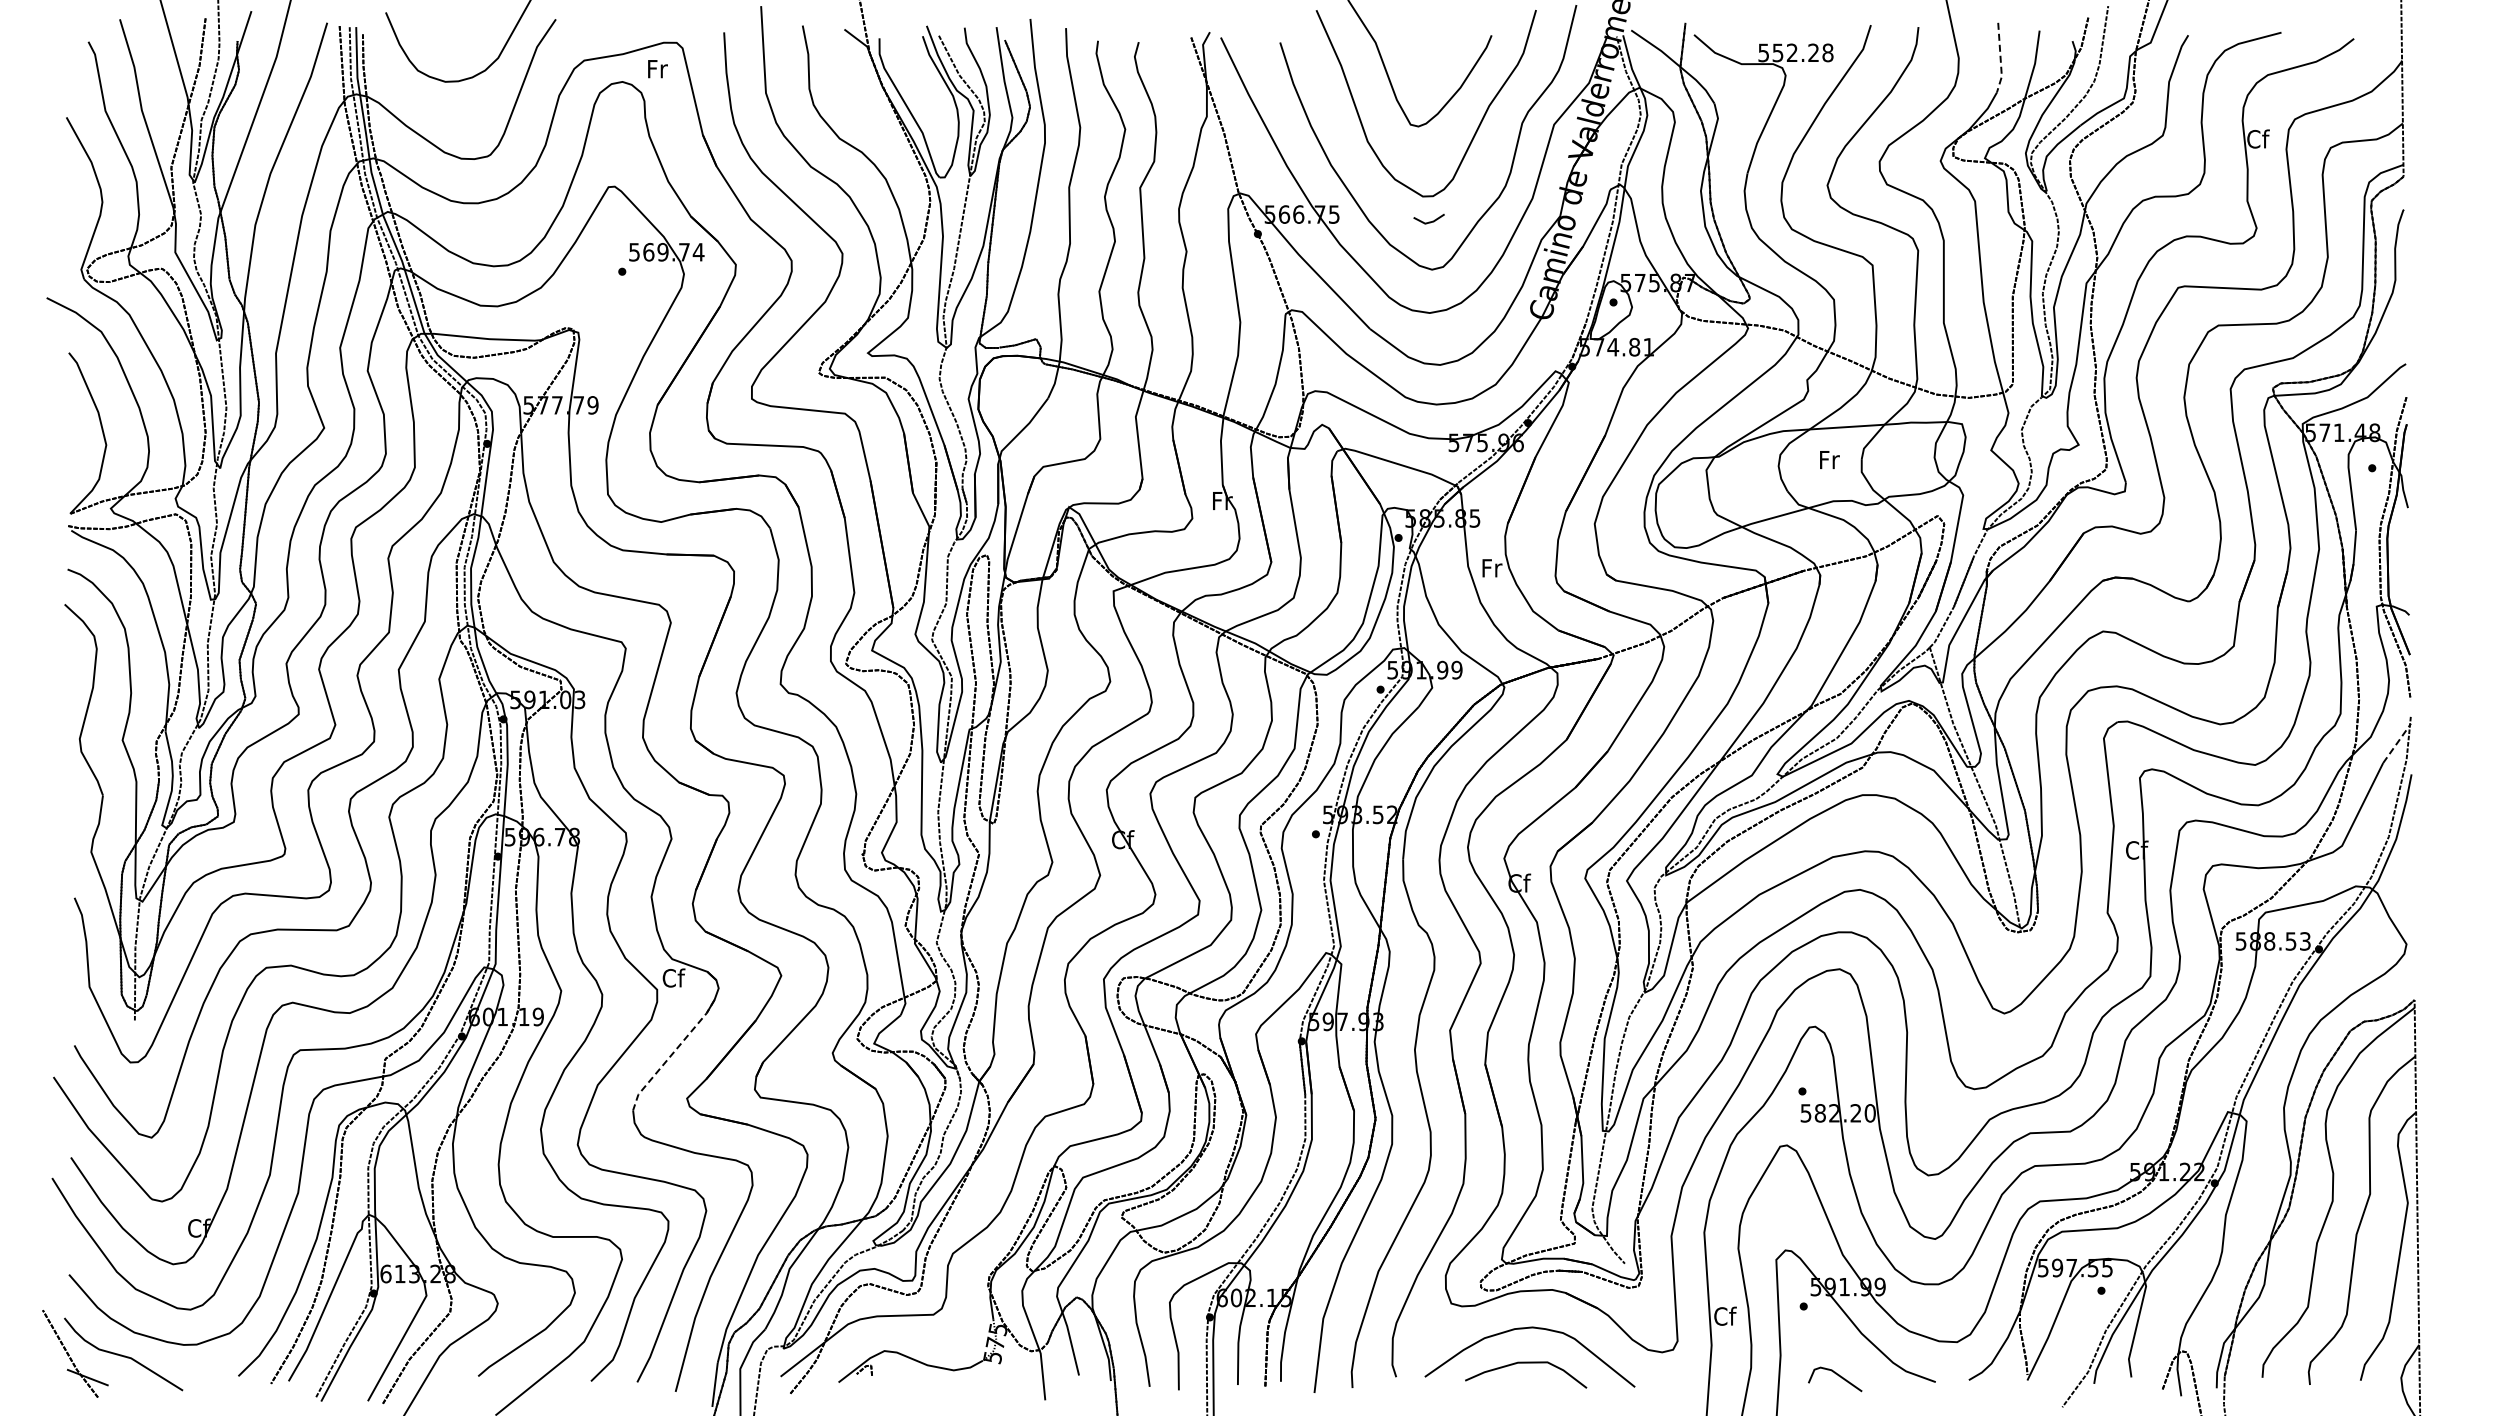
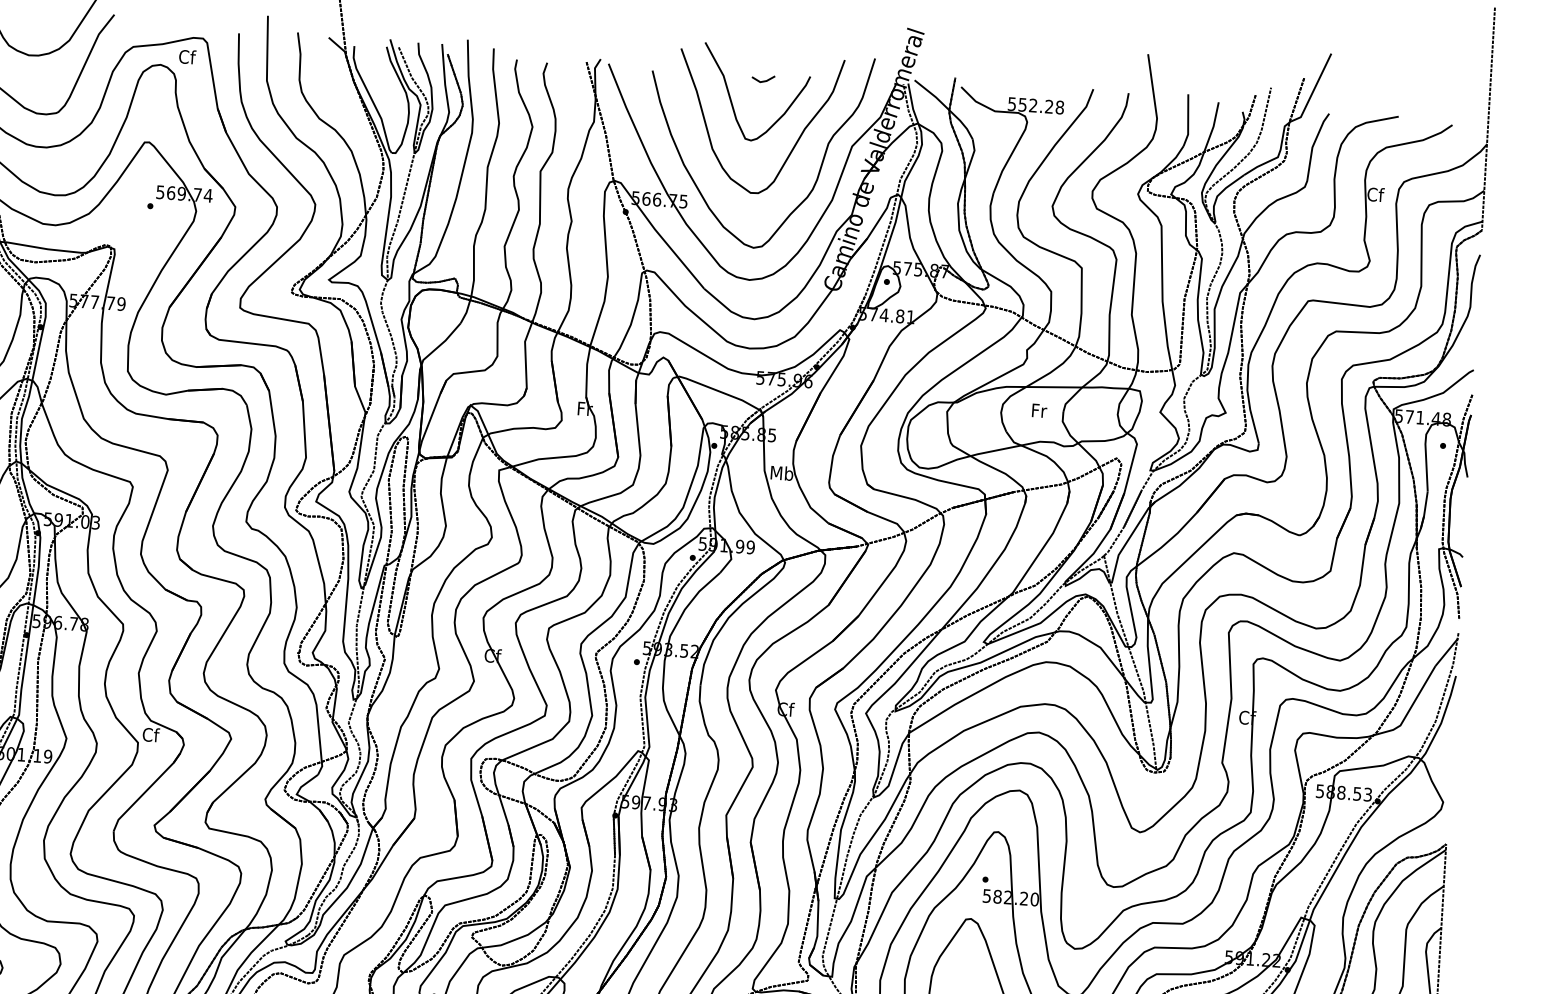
line: (2000, 58) -> (1188, 120), dashed -> solid
text: (657, 68) -> (187, 56), Fr -> Cf
line: (1428, 221) -> (762, 80), moved
text: (1491, 567) -> (781, 472), Fr -> Mb
line: (2397, 743) -> (1447, 652), dashed -> solid
line: (672, 1054) -> (145, 791), dashed -> solid

